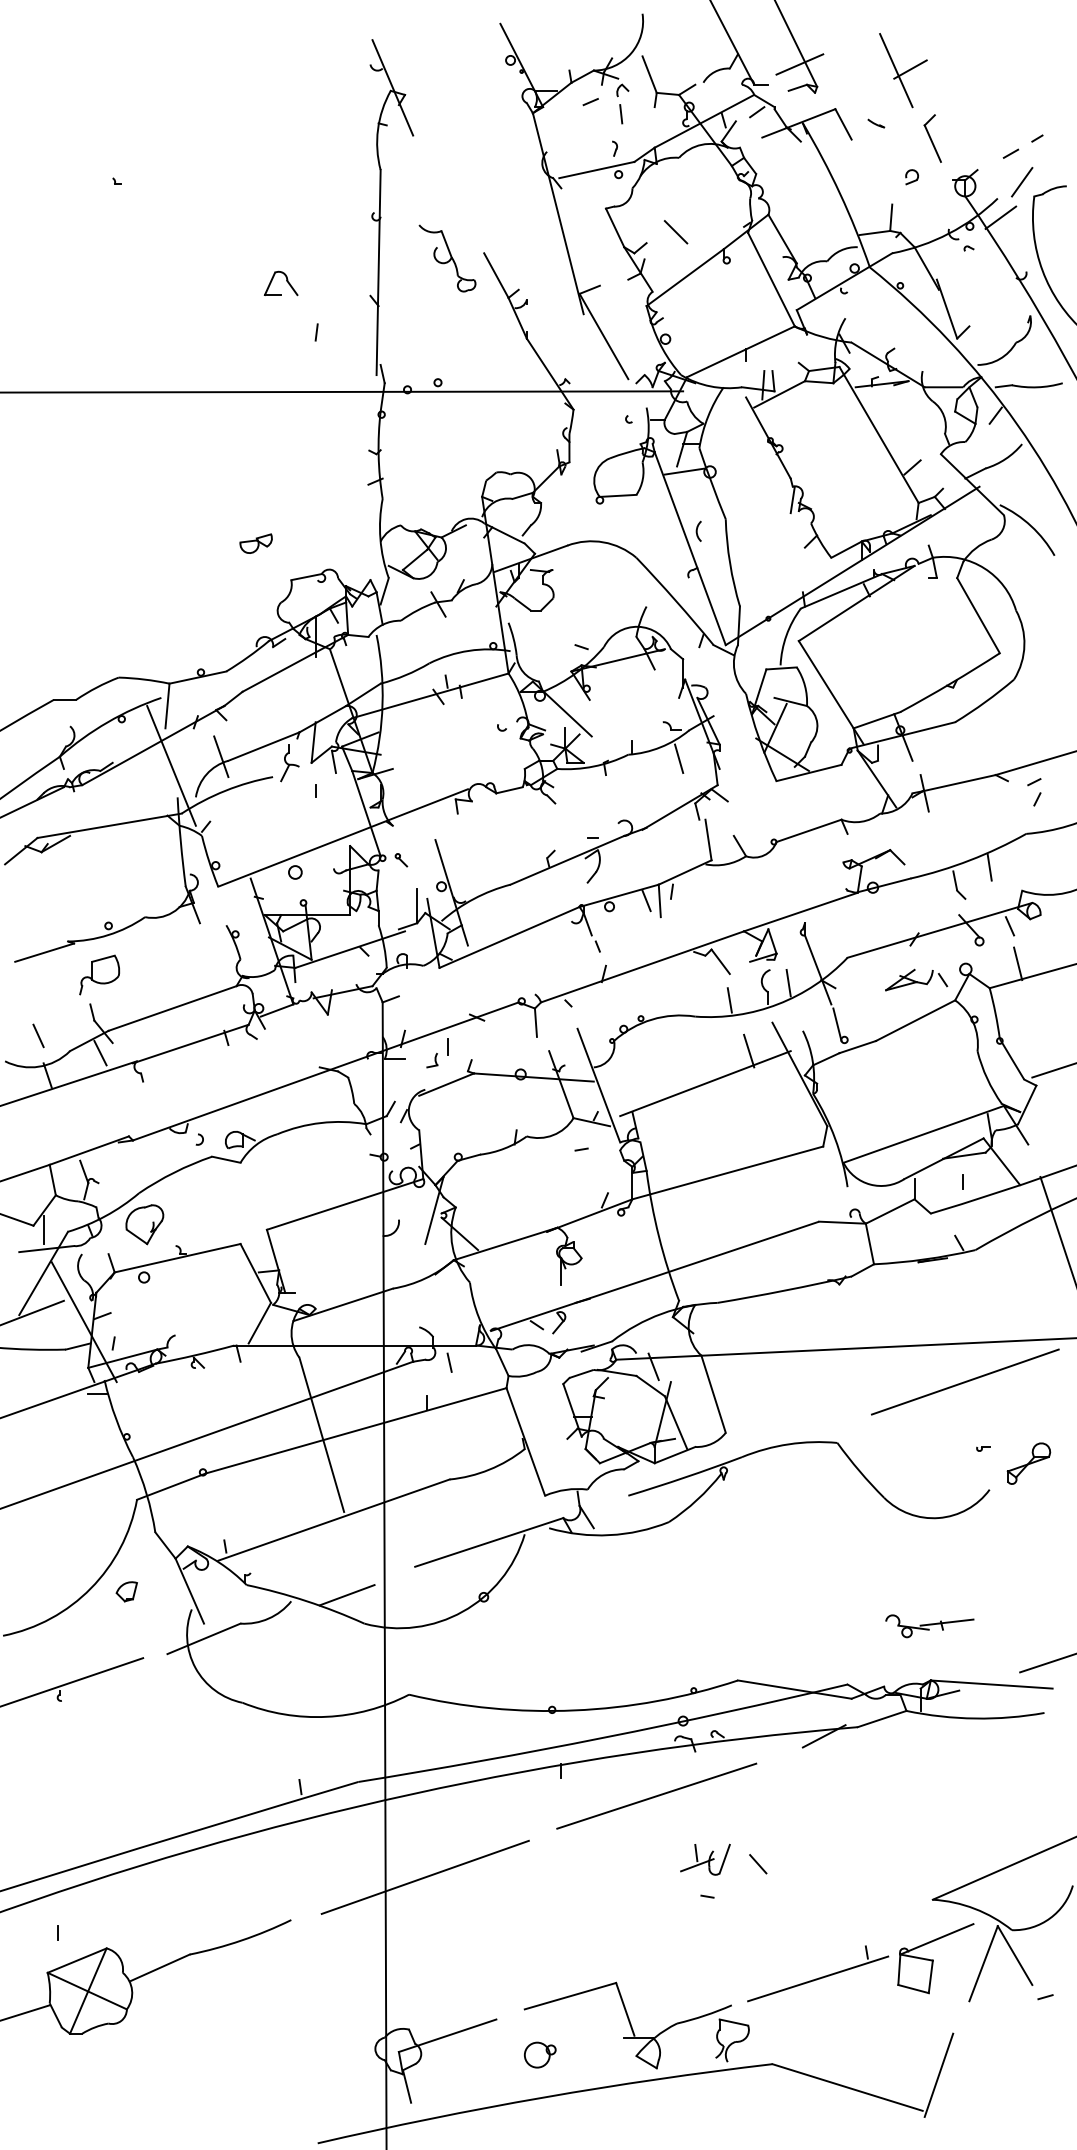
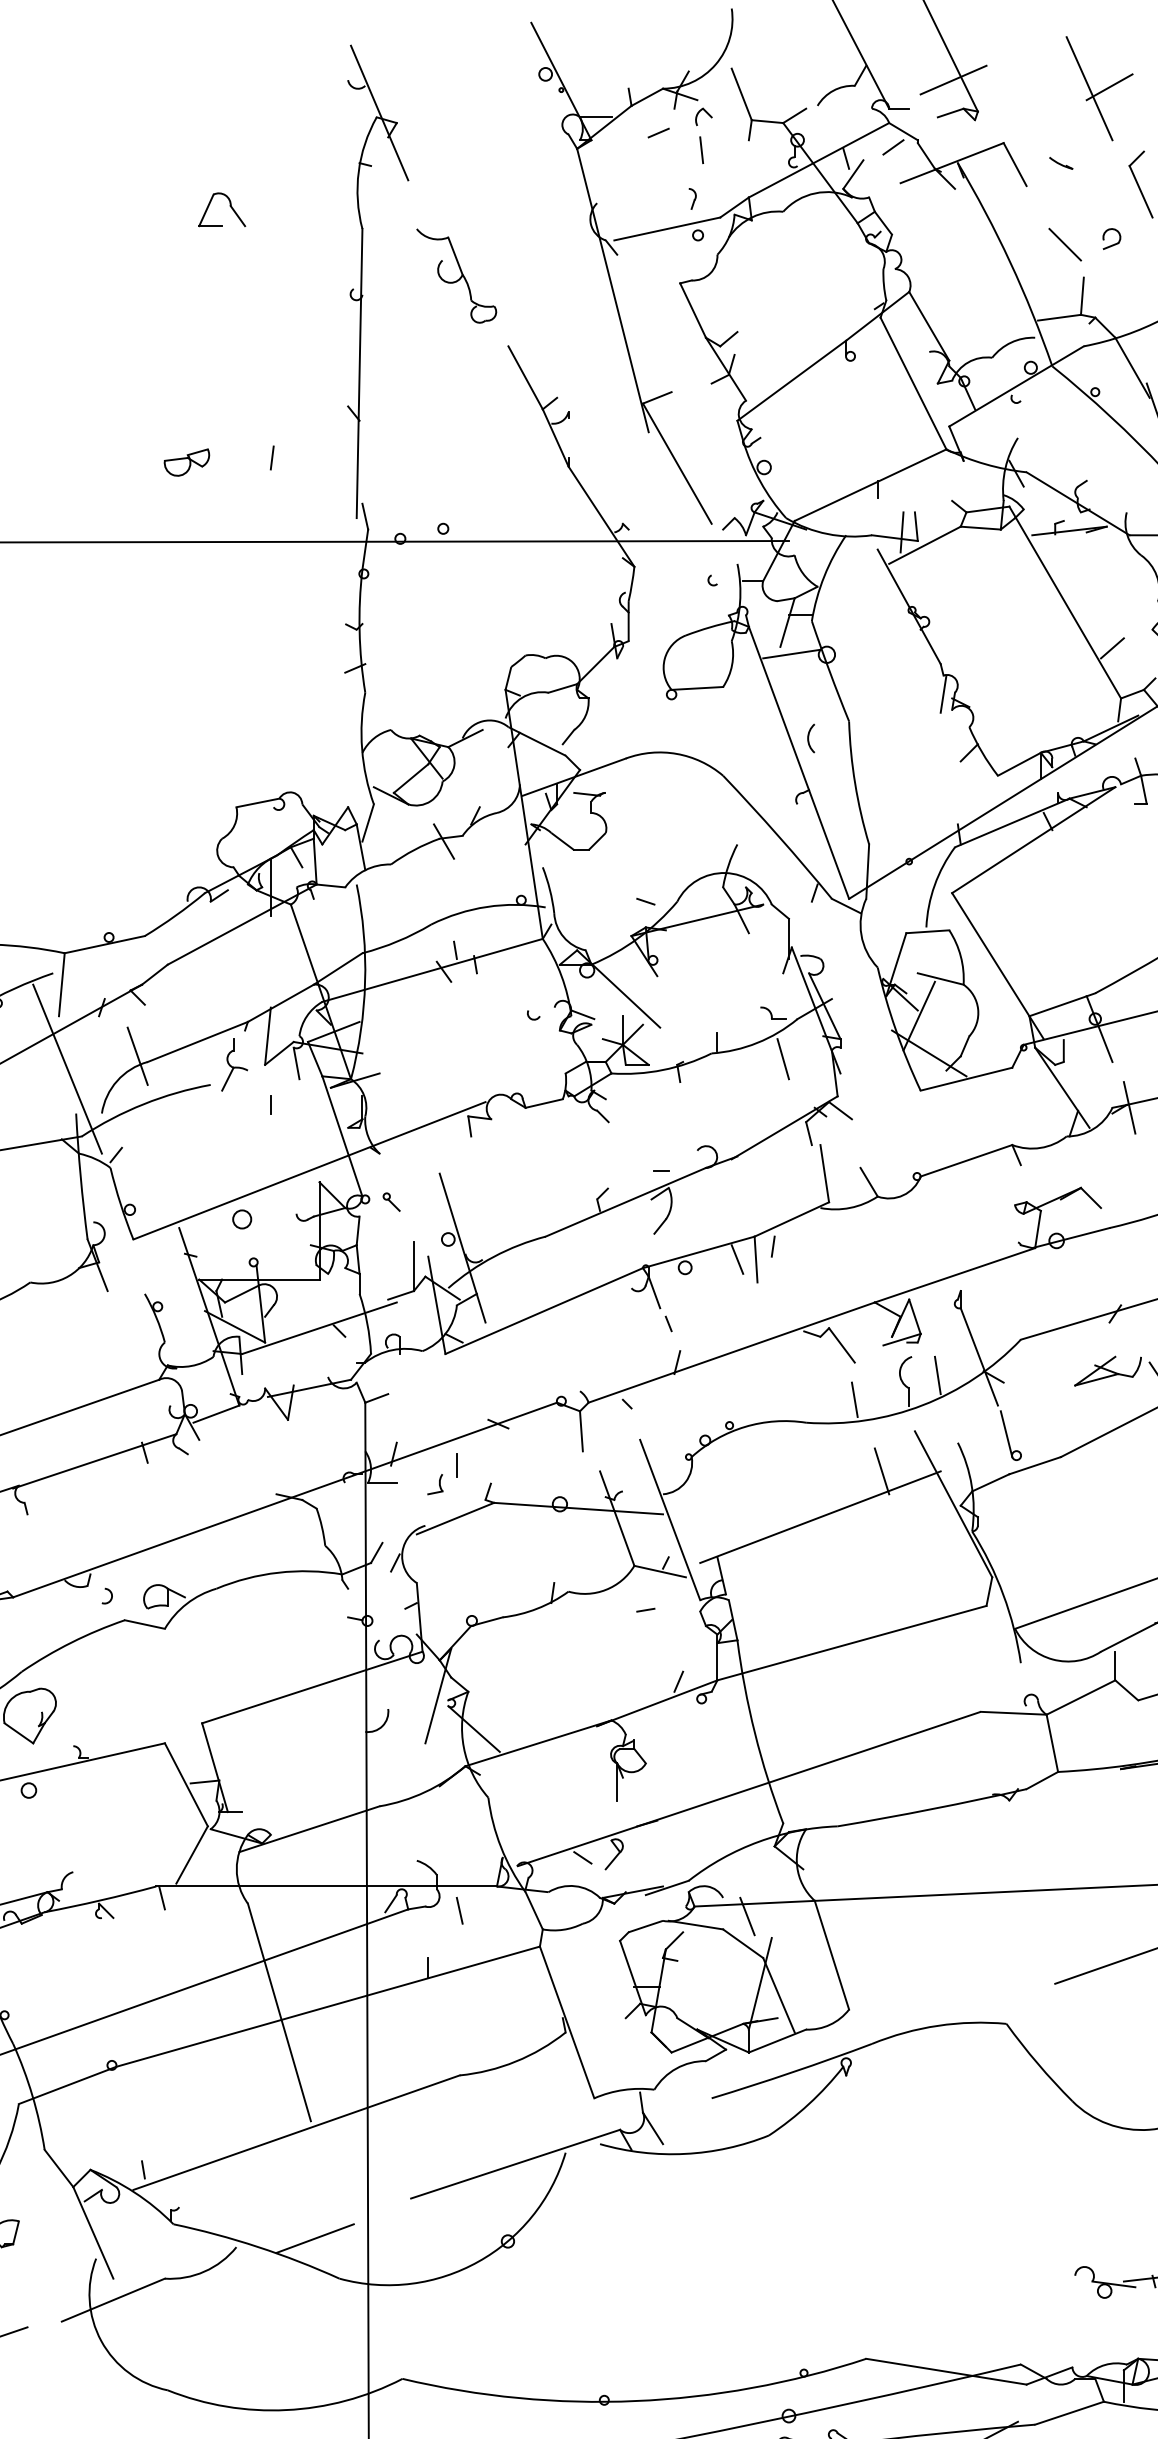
line: (675, 232) -> (1064, 245), moved
part: (447, 258) -> (456, 276), moved
part: (286, 281) -> (229, 207), moved
part: (255, 543) -> (185, 462), moved

